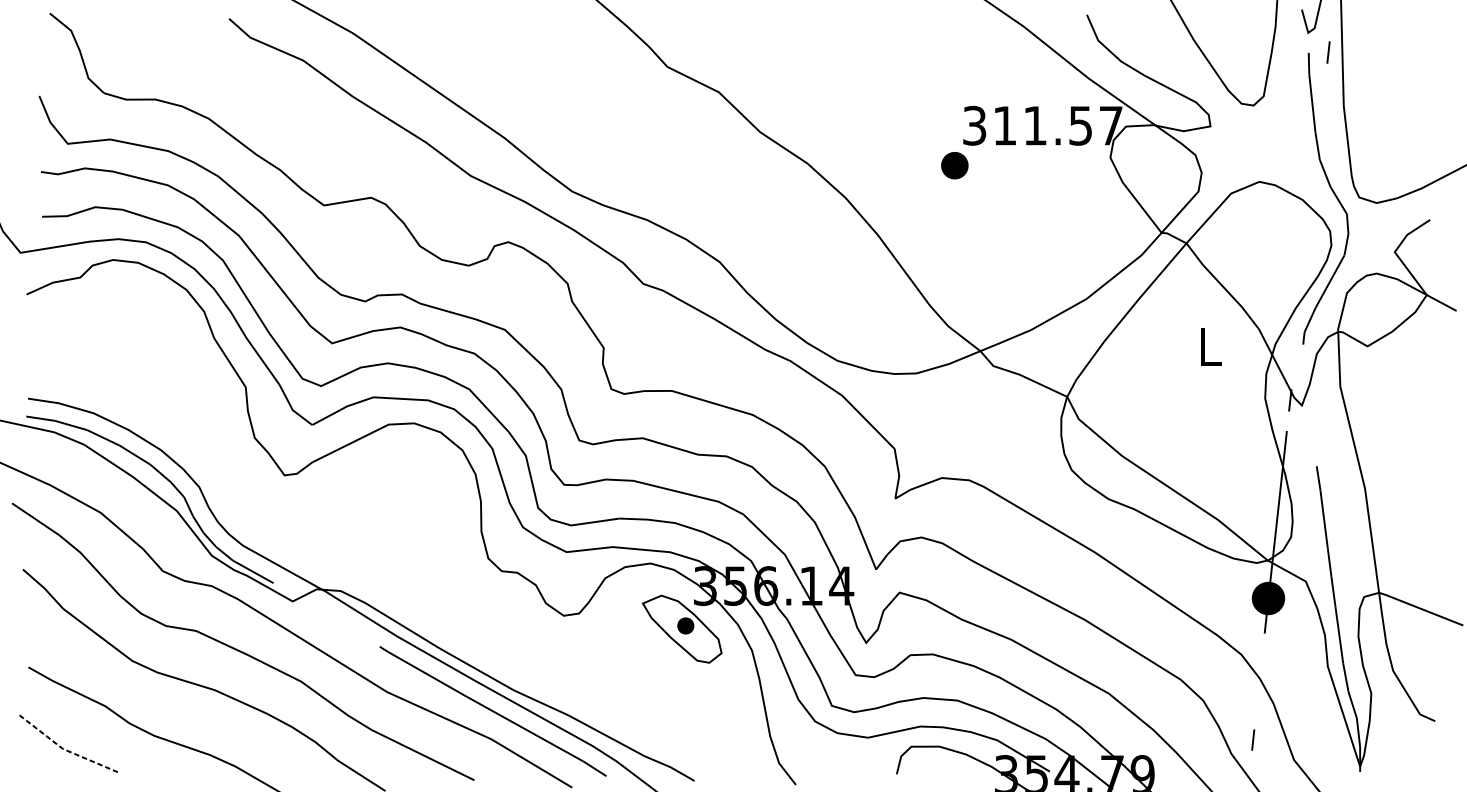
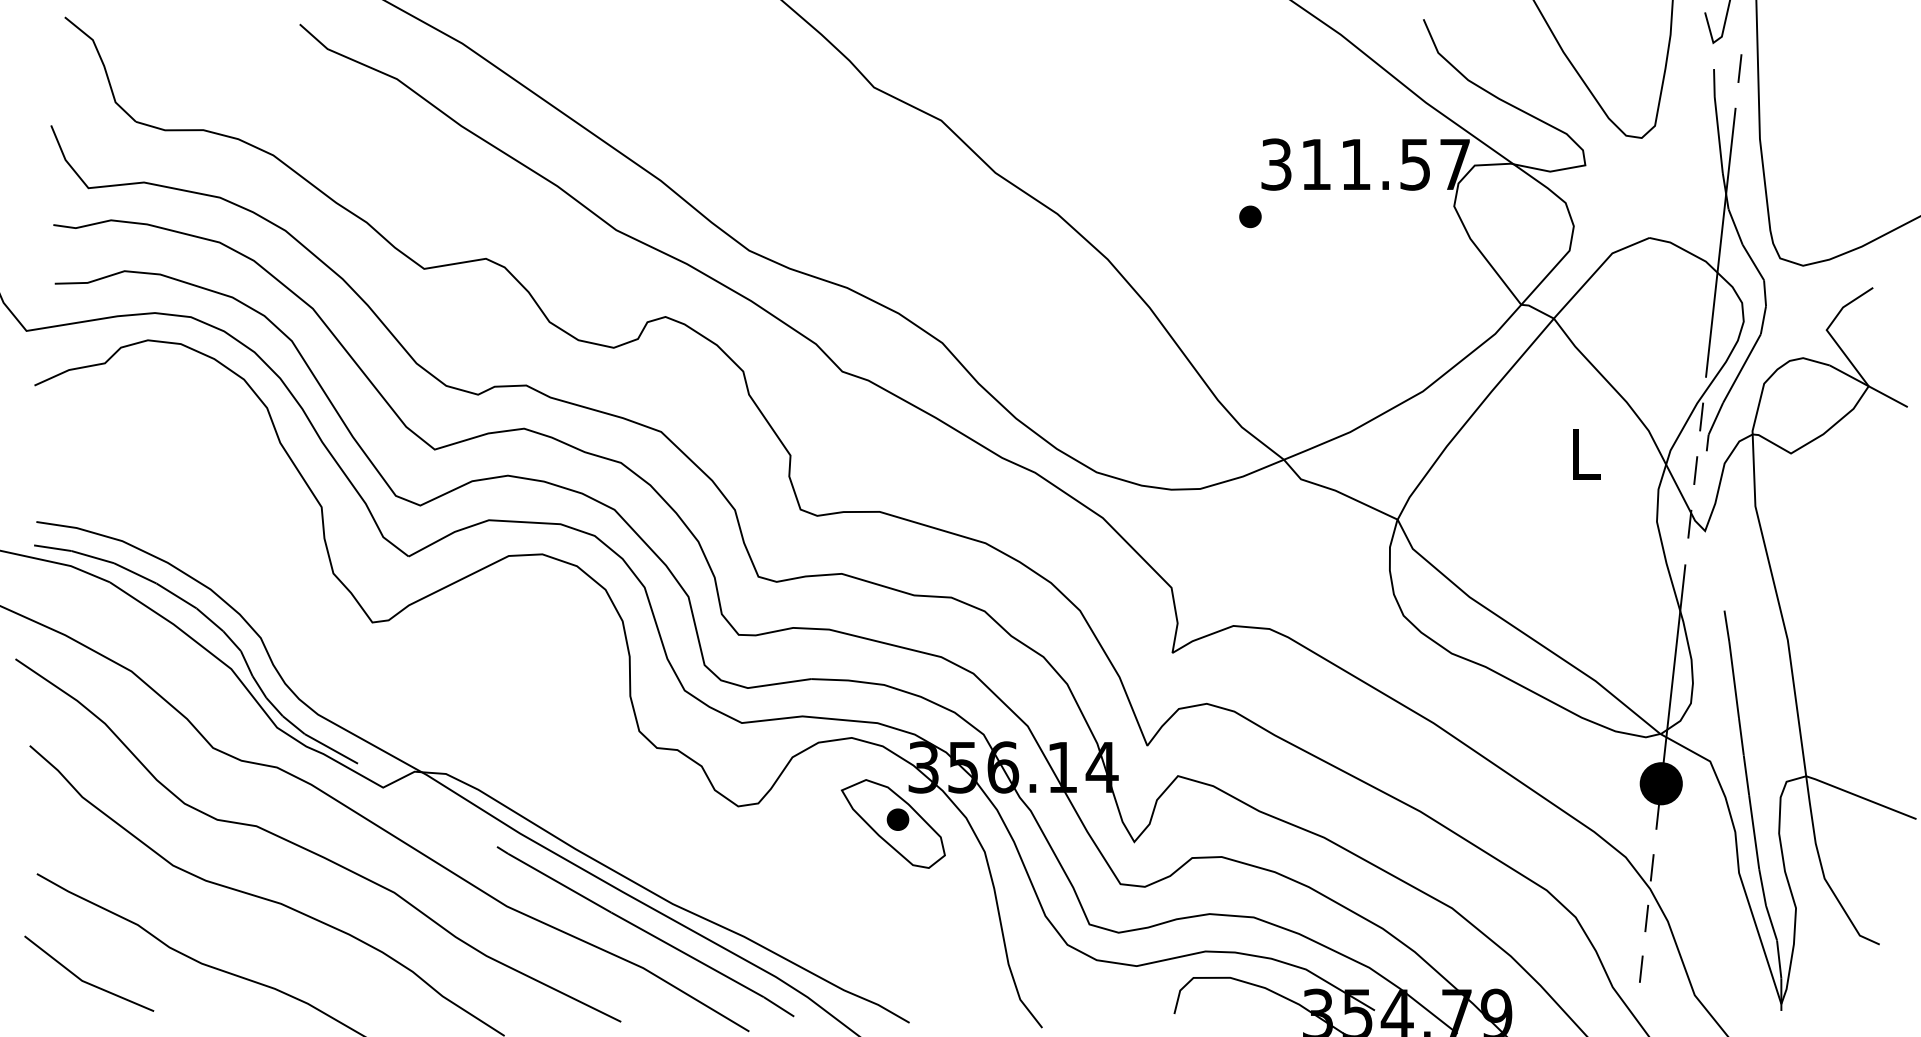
part: (954, 165) -> (1250, 216), size x0.62
line: (1313, 185) -> (1720, 242), added
line: (1299, 318) -> (1701, 416), added
line: (1294, 359) -> (1695, 470), added
line: (1261, 662) -> (1651, 867), added
line: (1257, 701) -> (1646, 918), added
line: (64, 749) -> (84, 981), dashed -> solid

